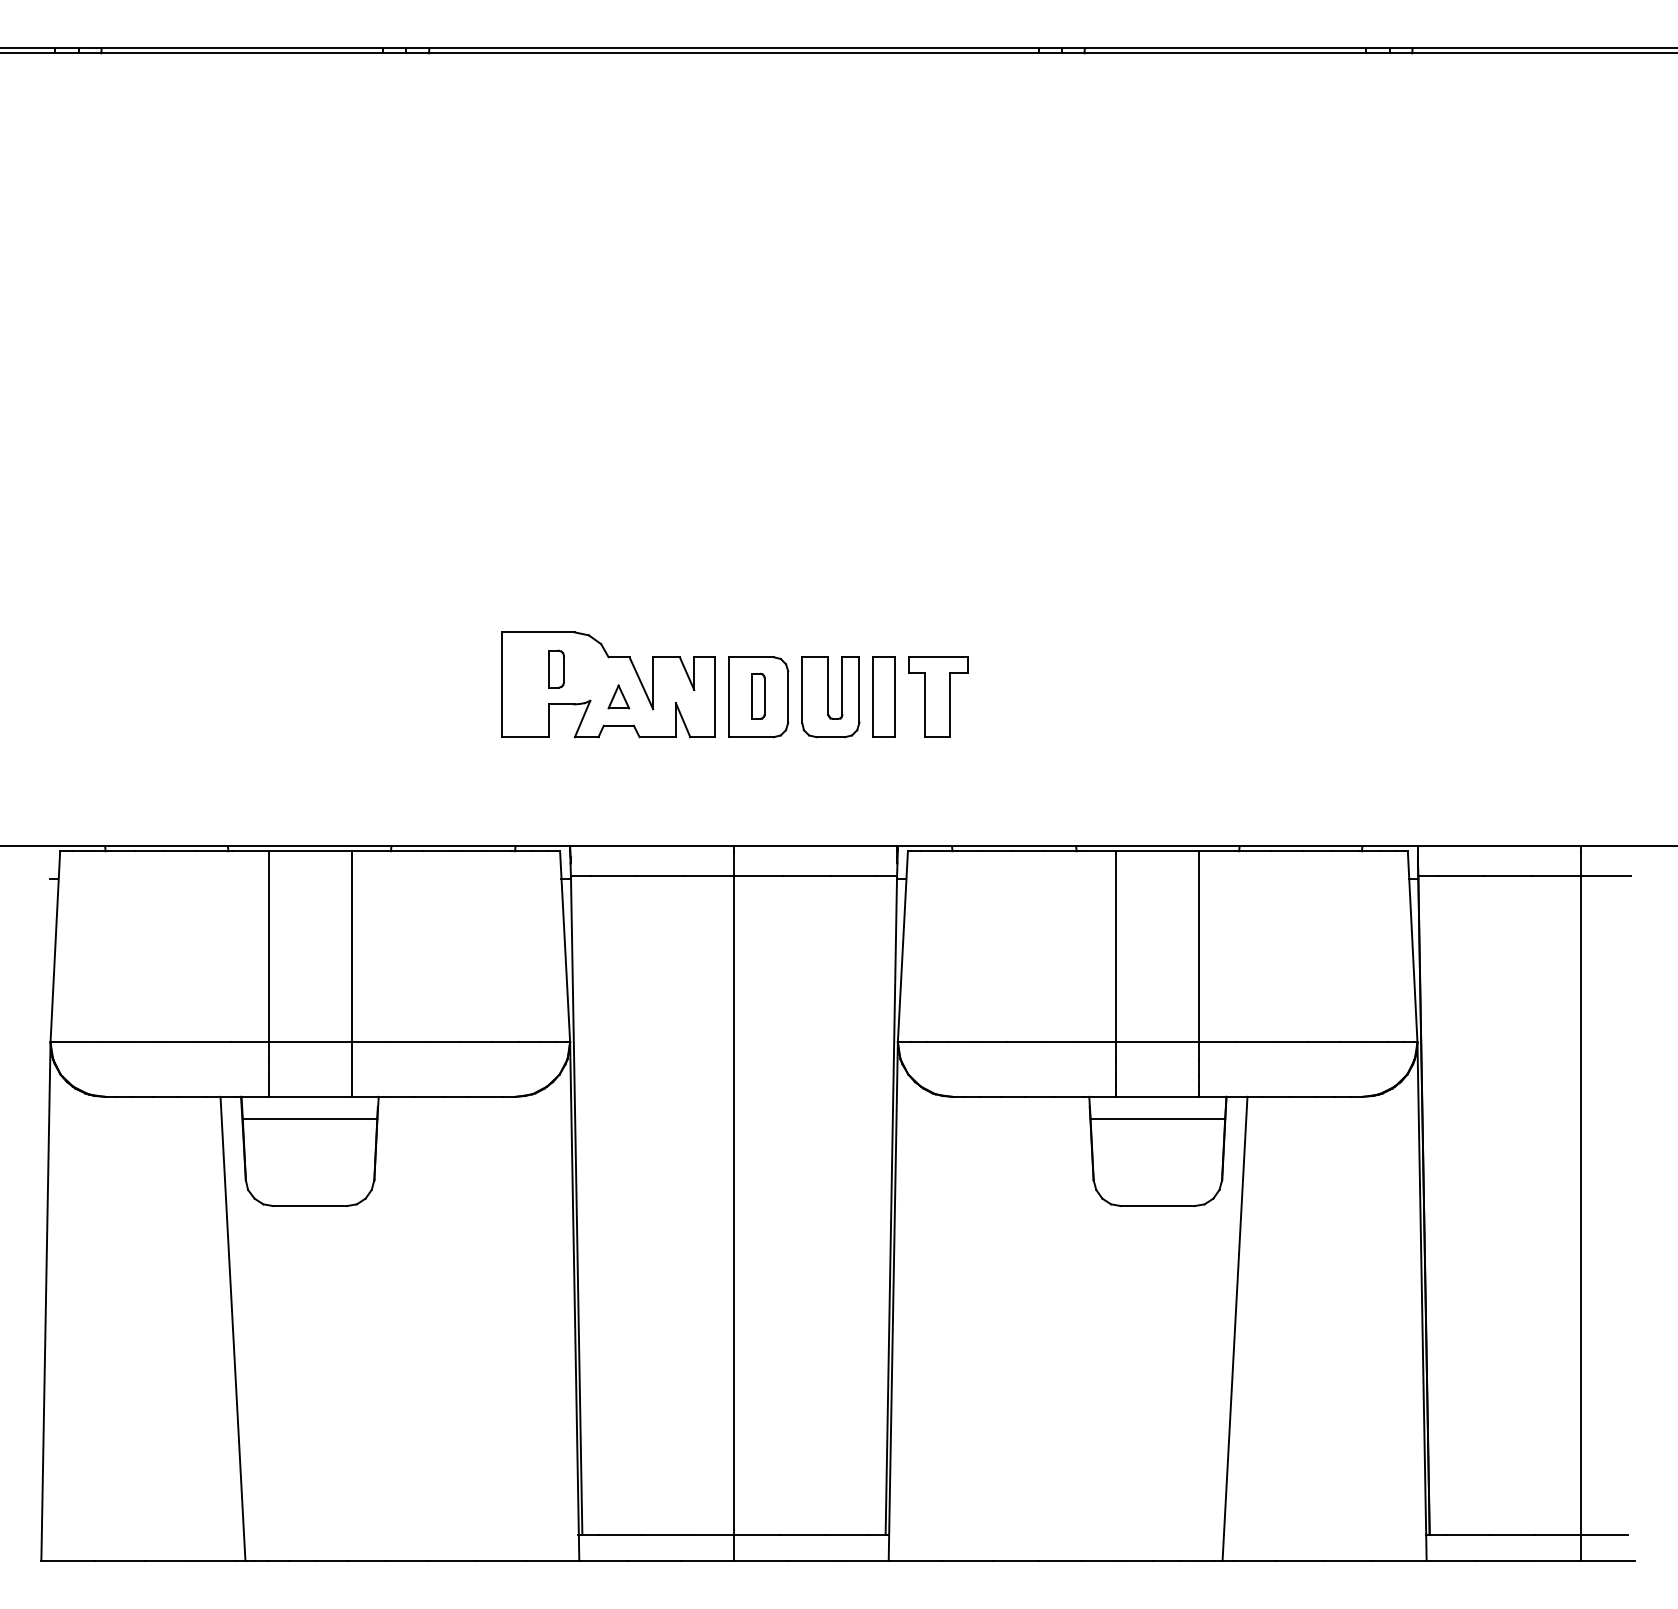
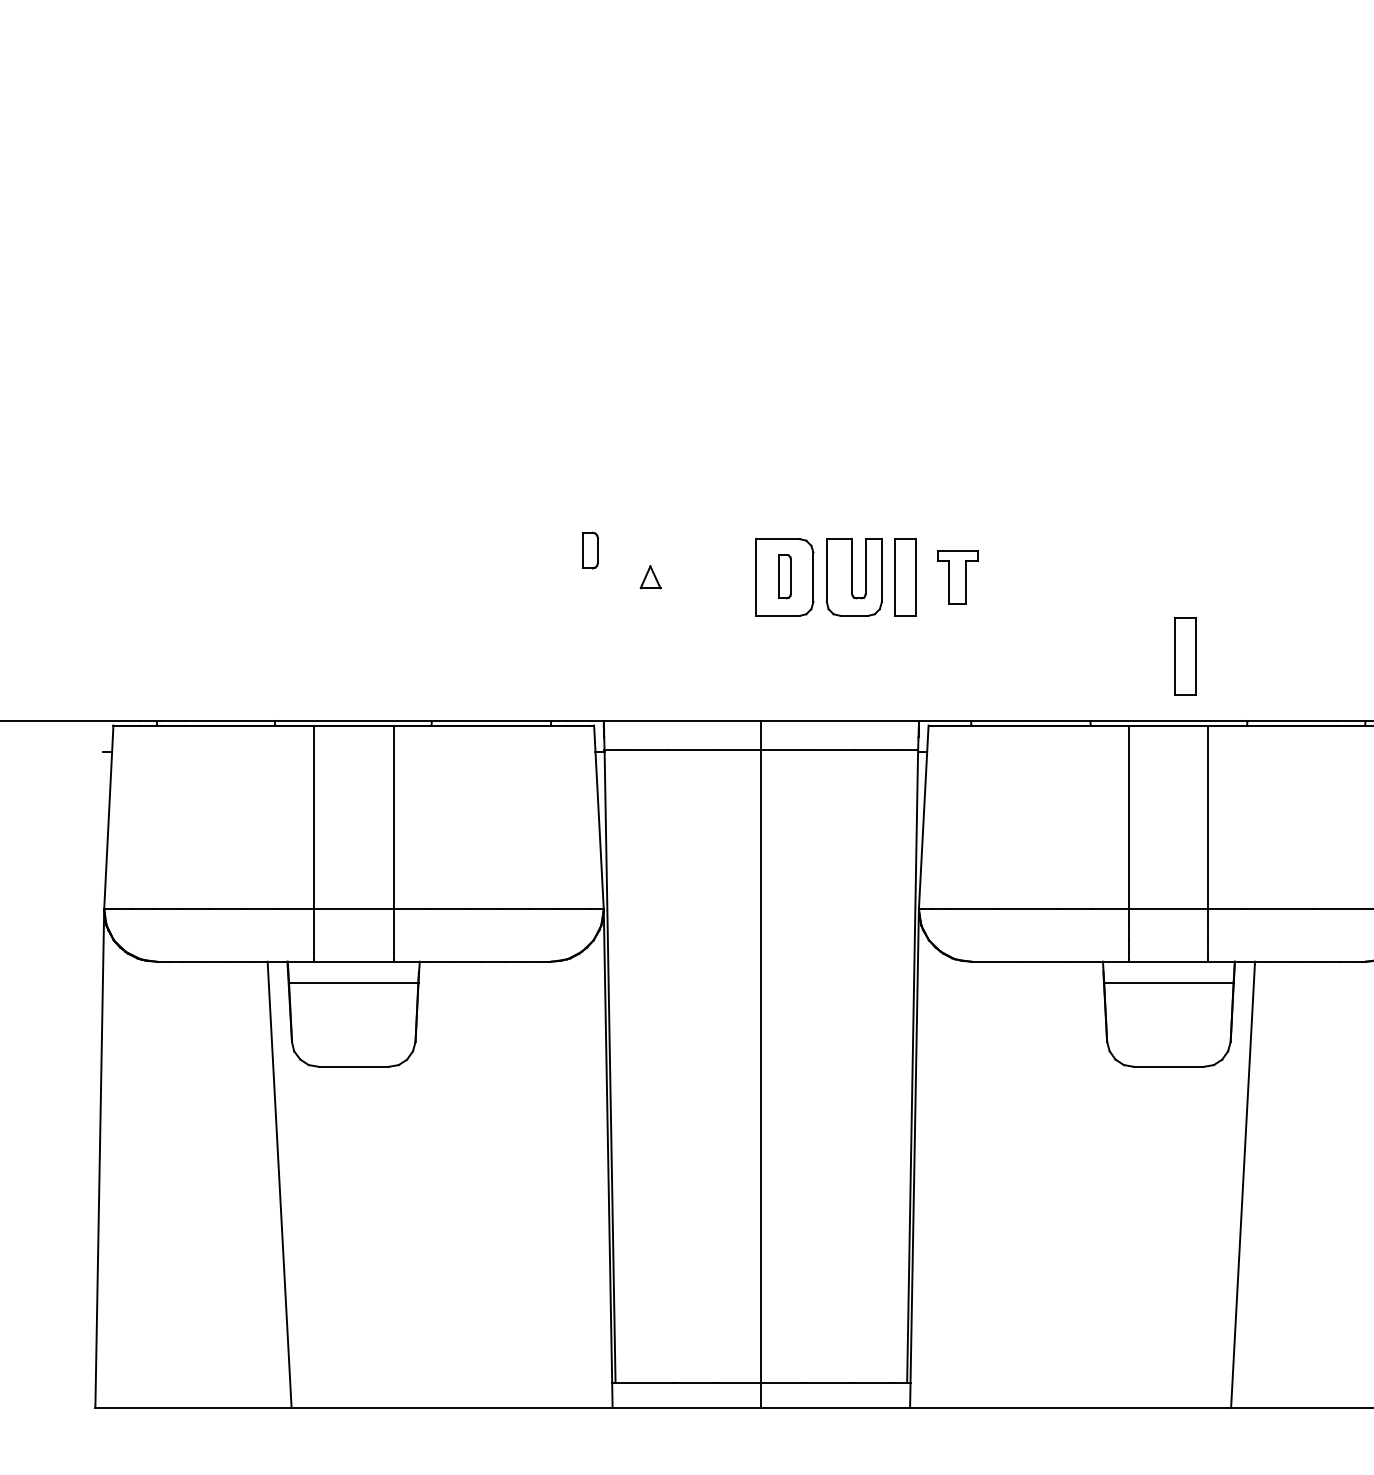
part: (608, 684) -> (640, 565), removed
part: (938, 696) -> (957, 576), size x0.7
part: (1174, 778) -> (1184, 655), added

